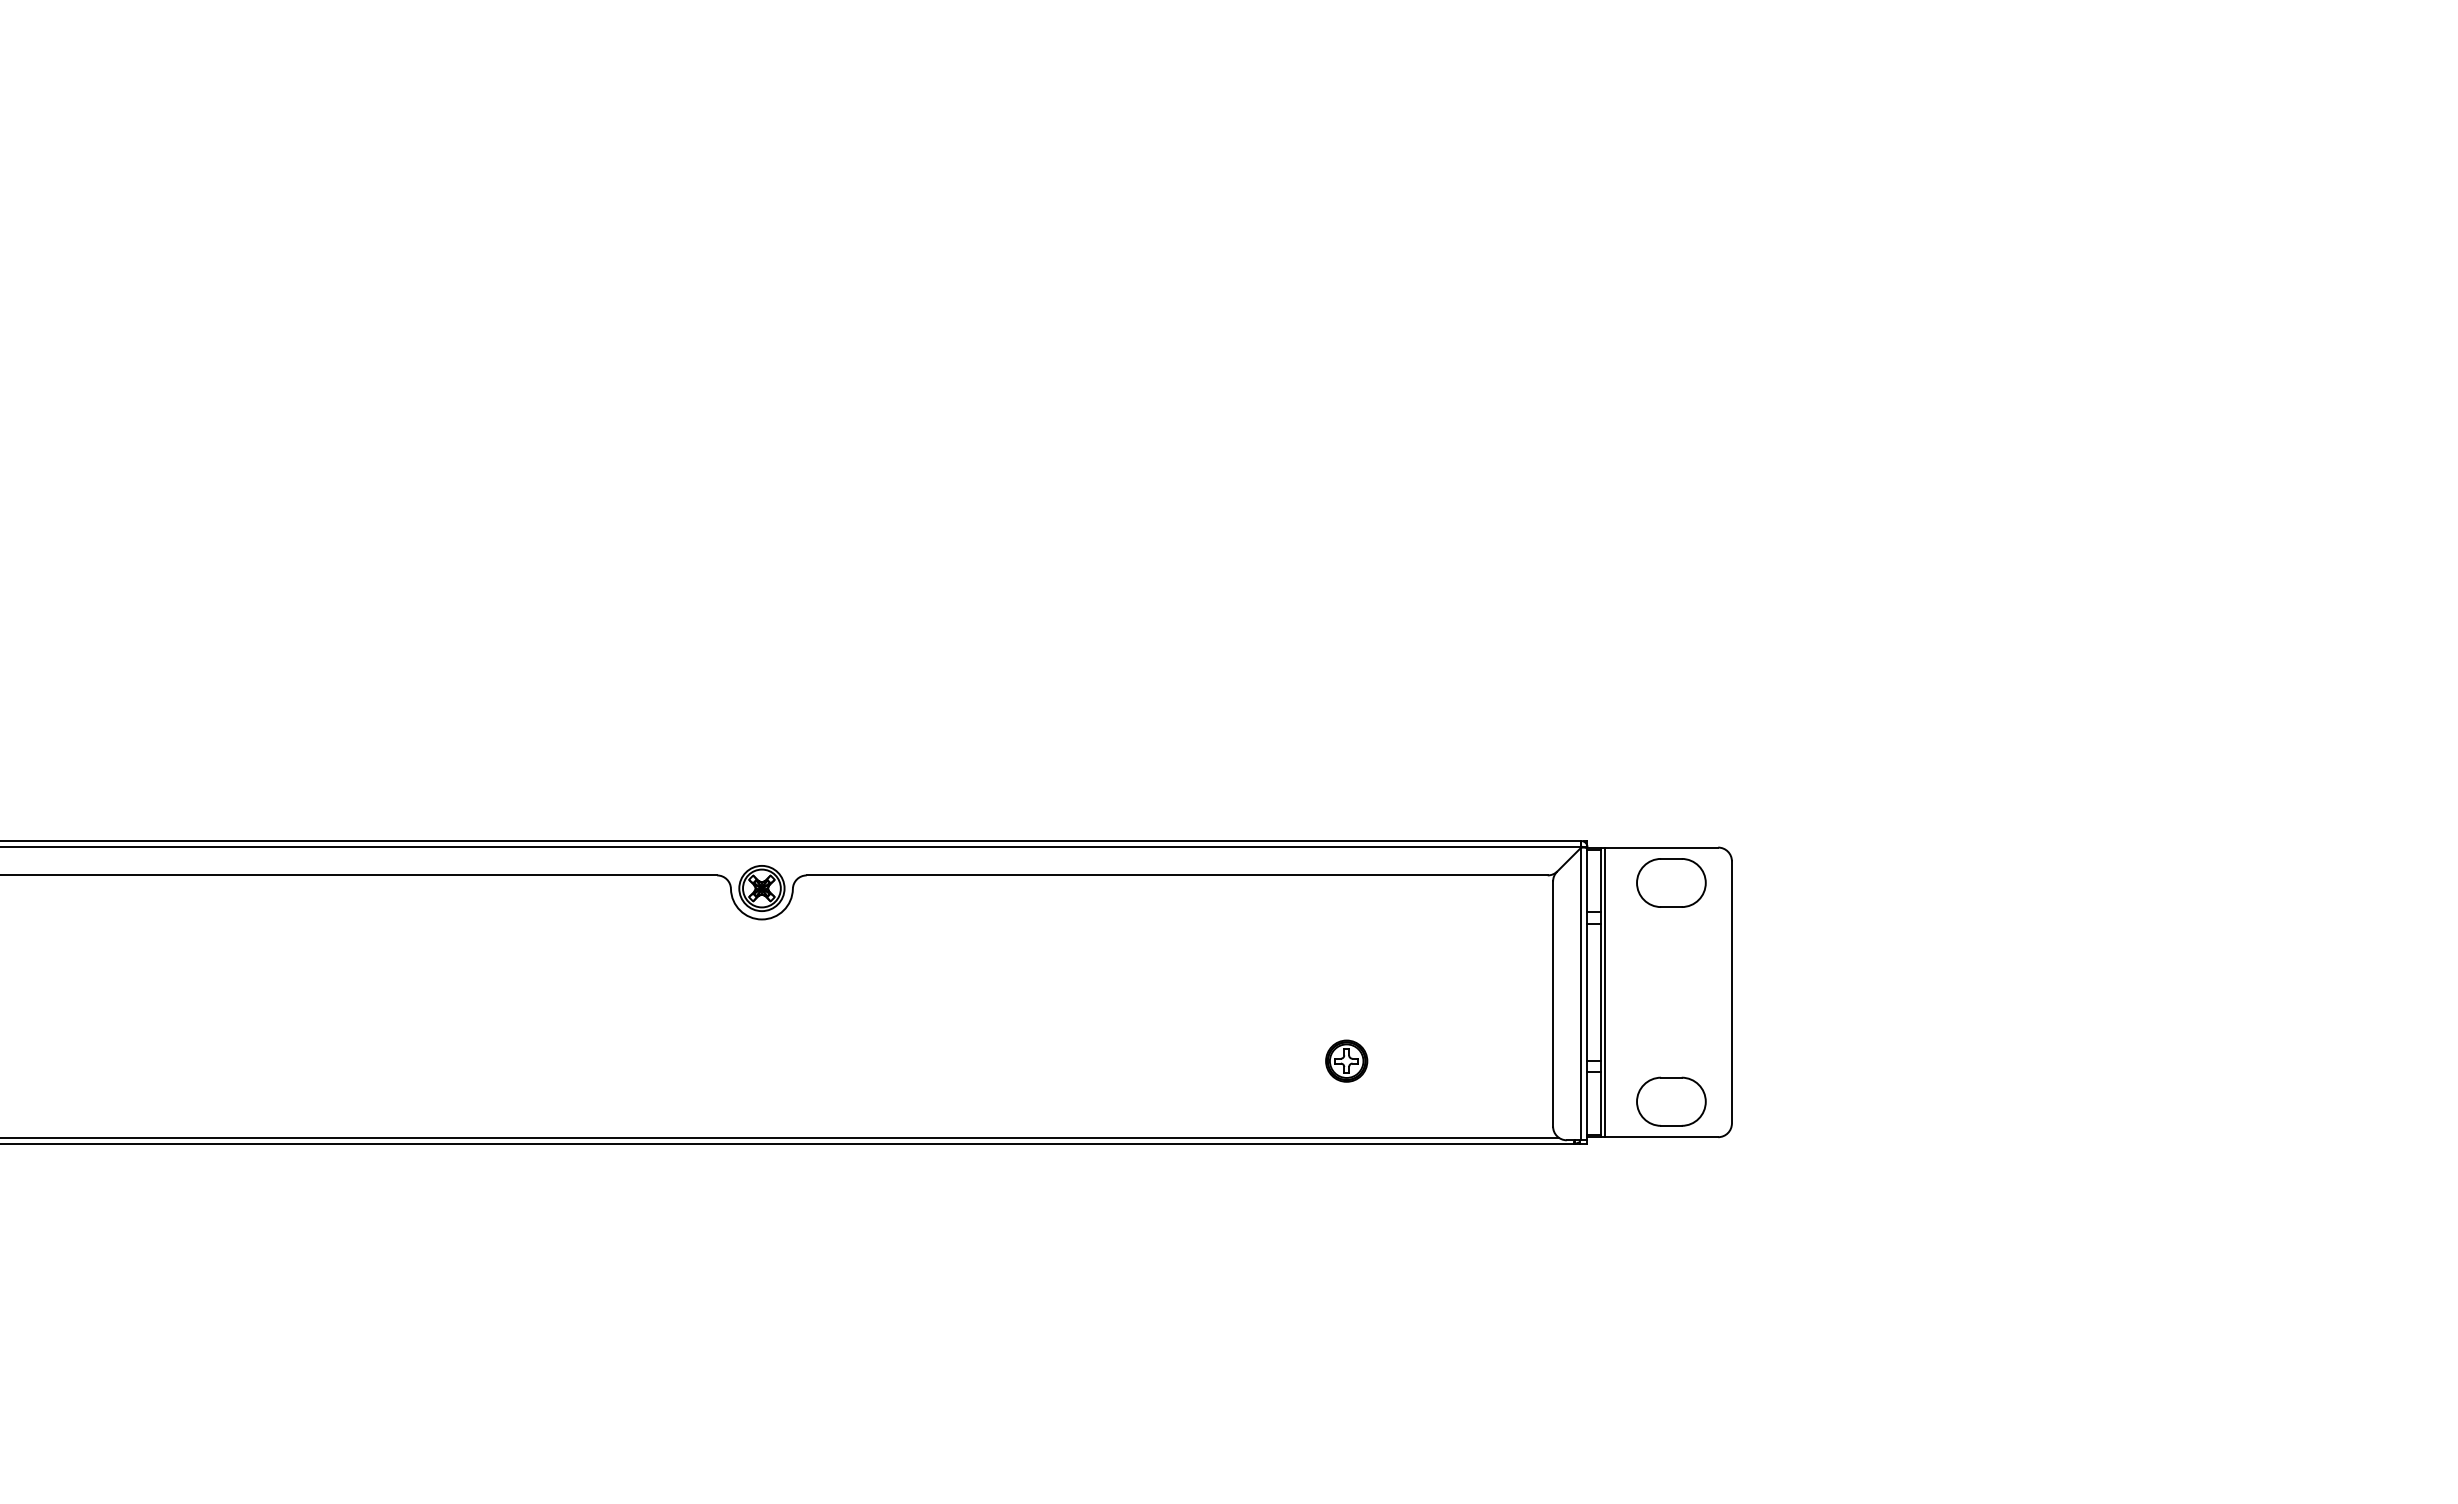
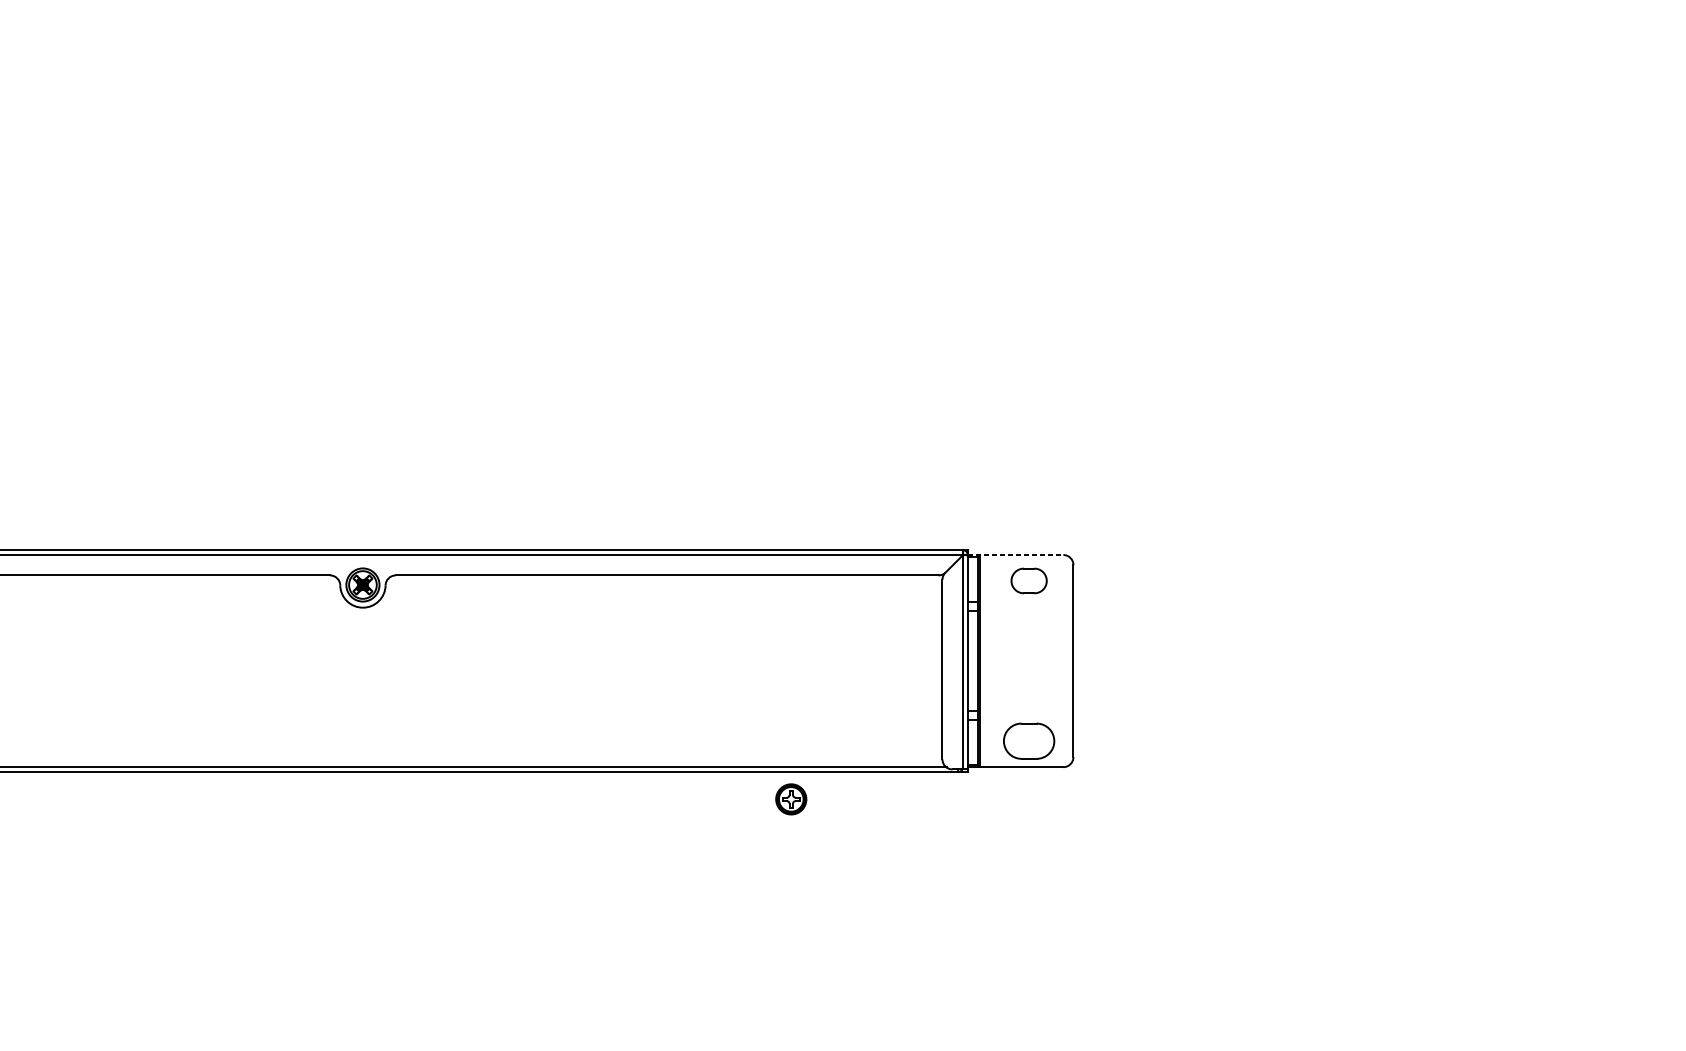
line: (1653, 847) -> (1016, 554), solid -> dashed
part: (1671, 882) -> (1029, 580), size x0.7
part: (1346, 1060) -> (791, 798), moved

